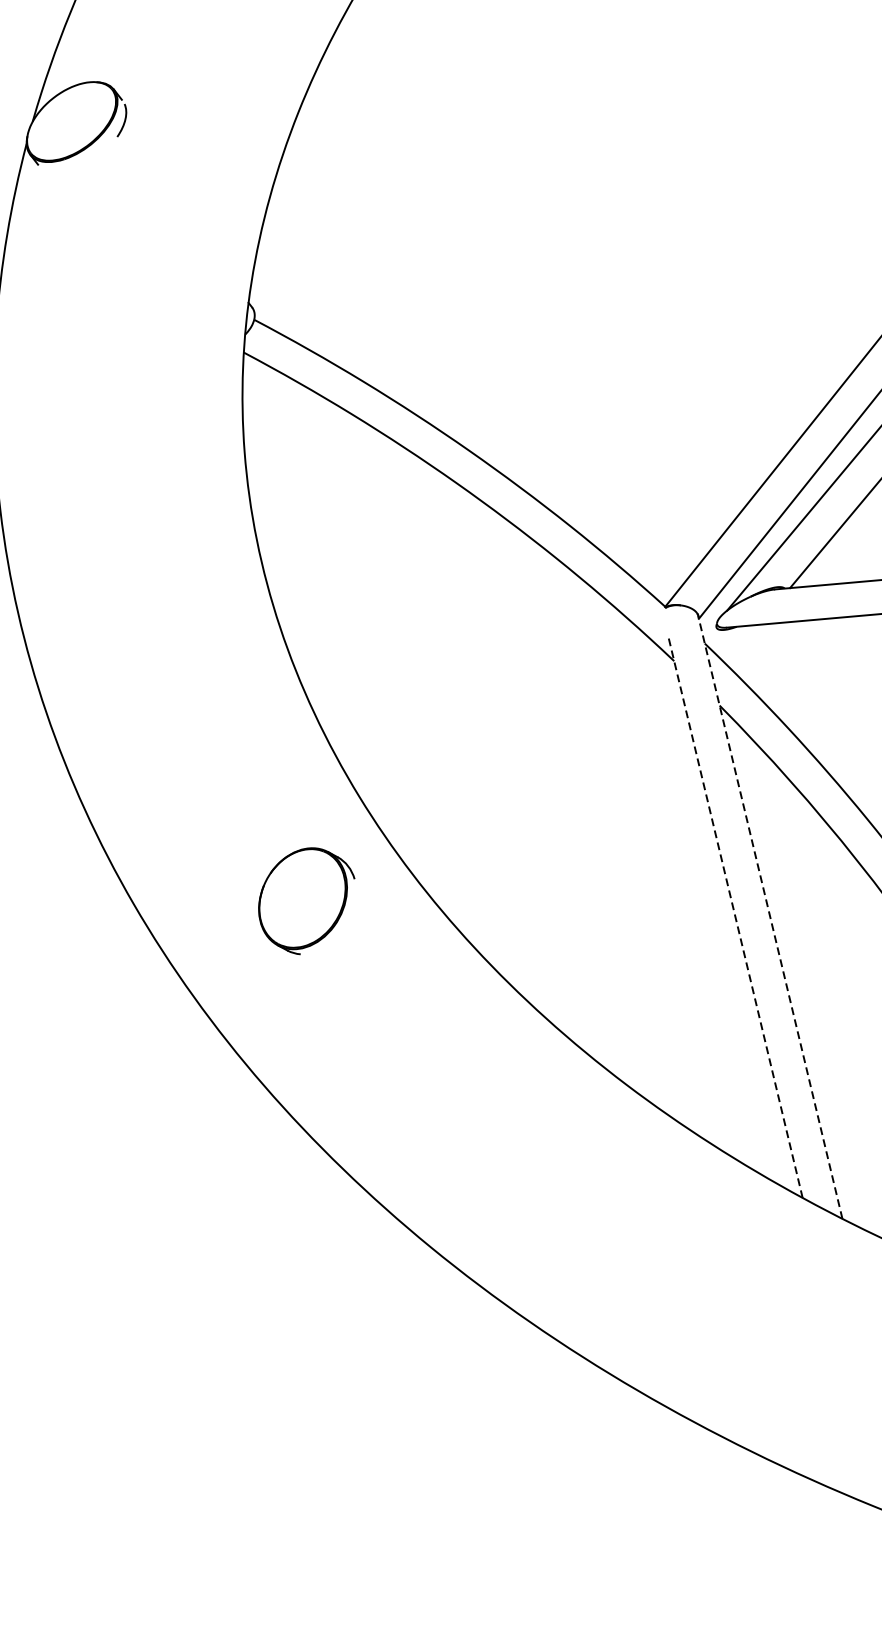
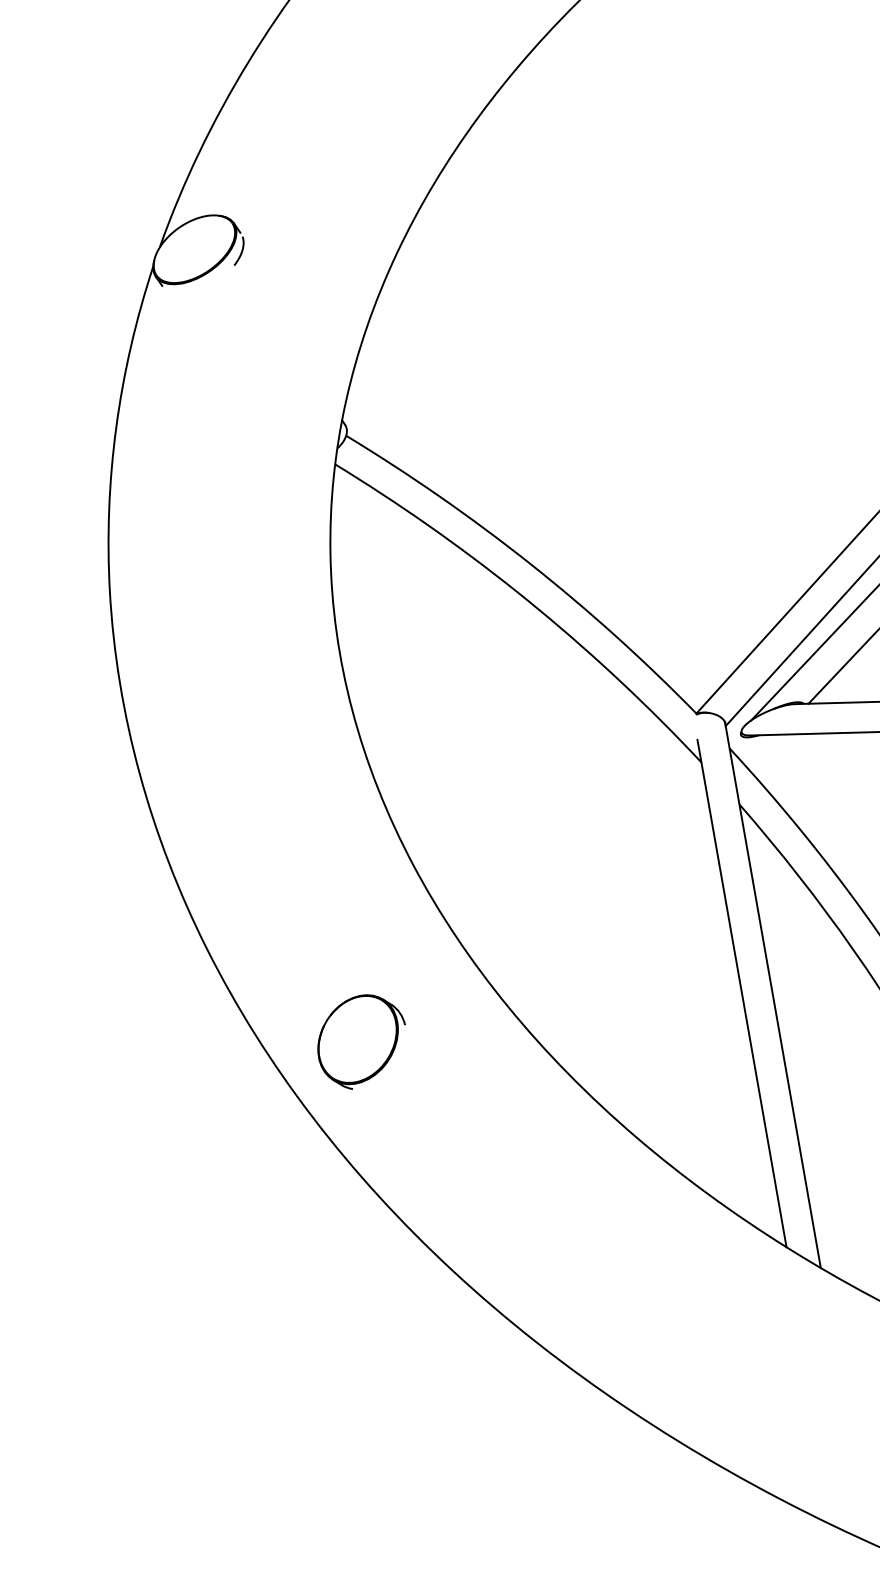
part: (306, 900) -> (361, 1041), moved
line: (735, 916) -> (742, 993), dashed -> solid
line: (769, 917) -> (772, 995), dashed -> solid

